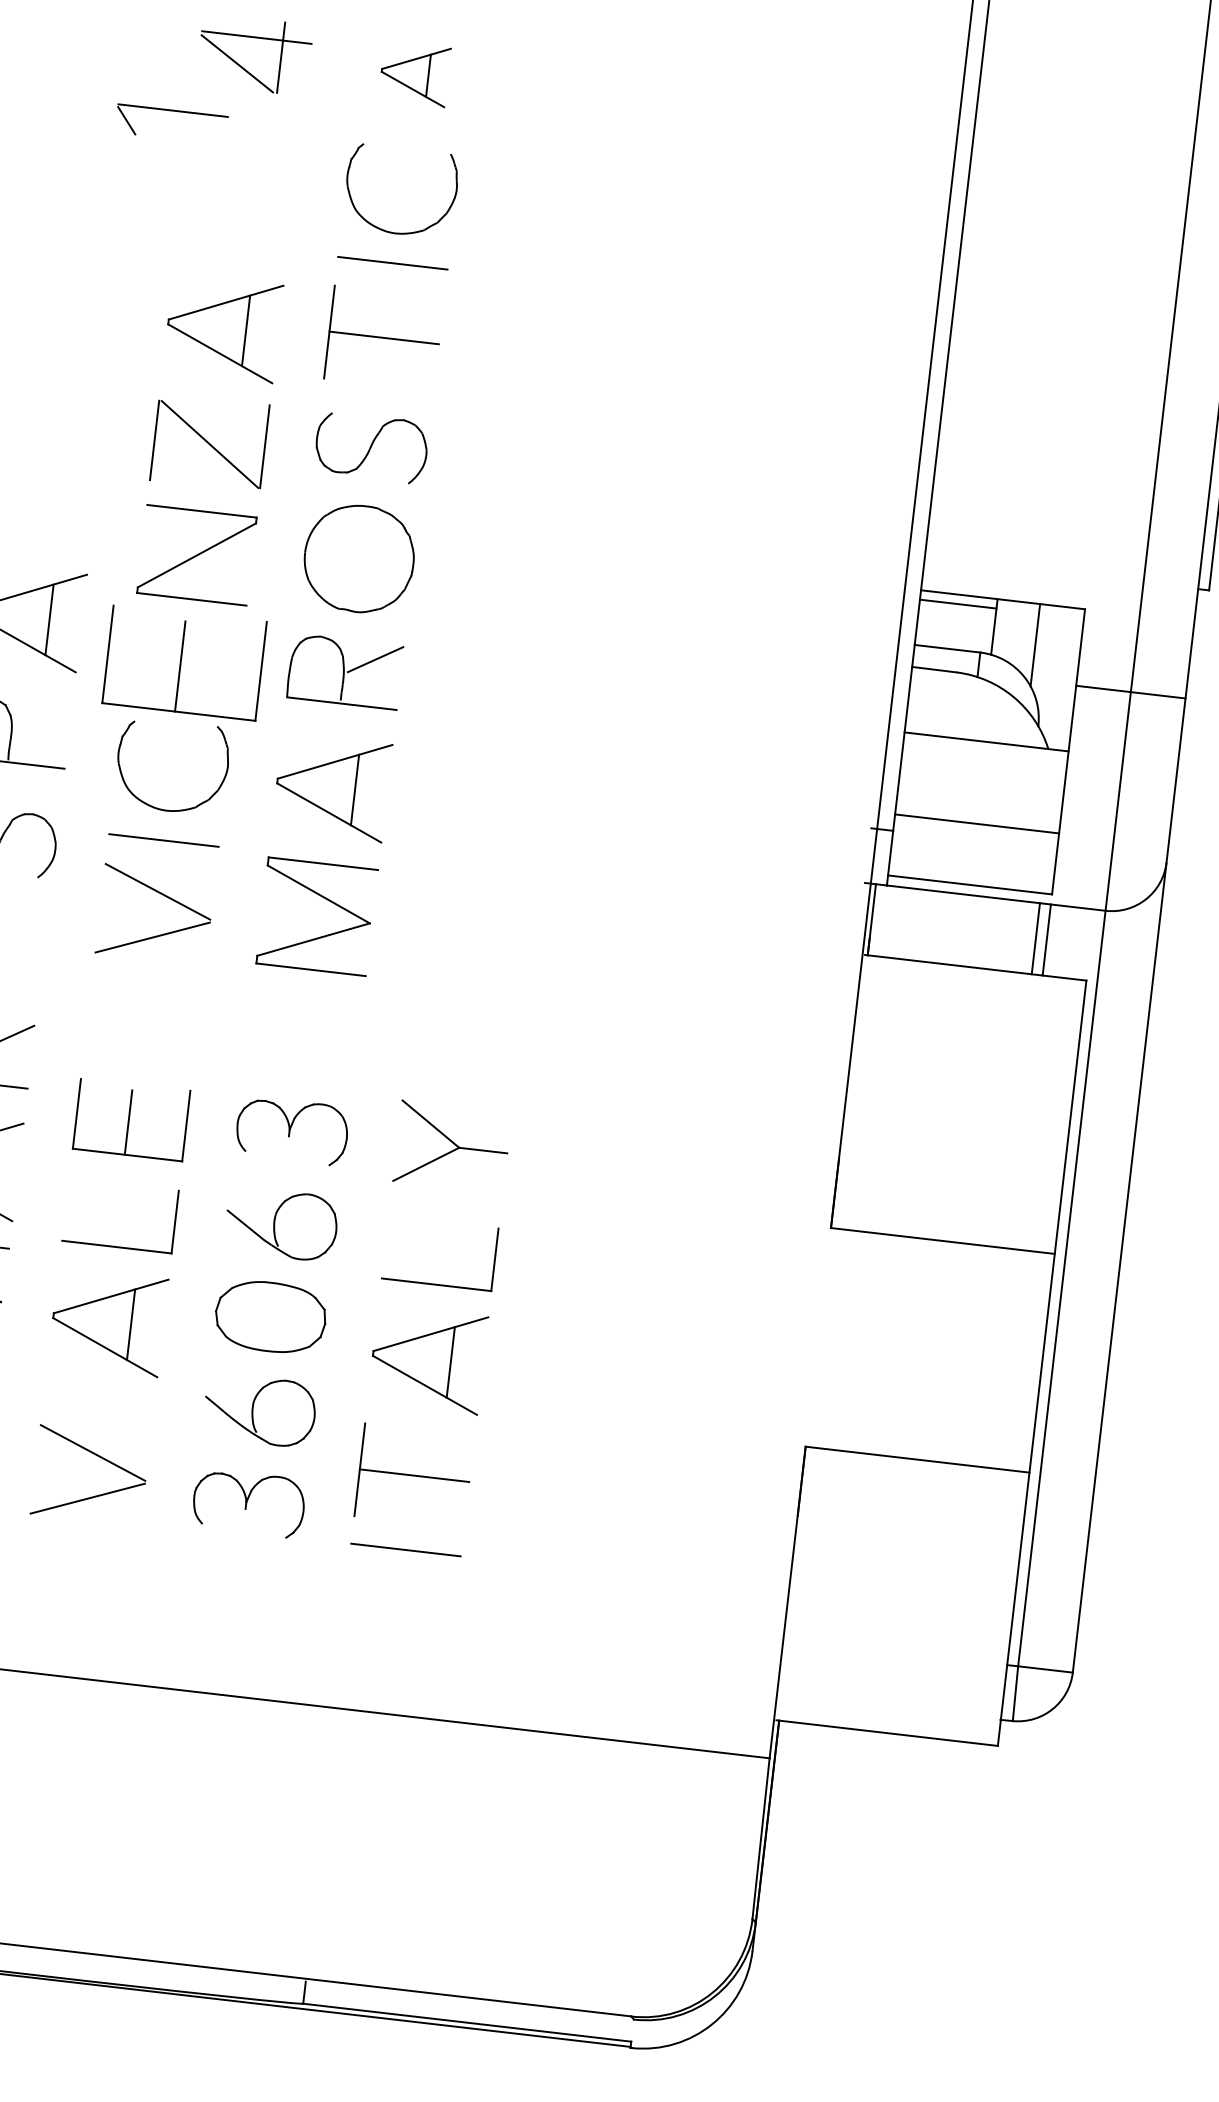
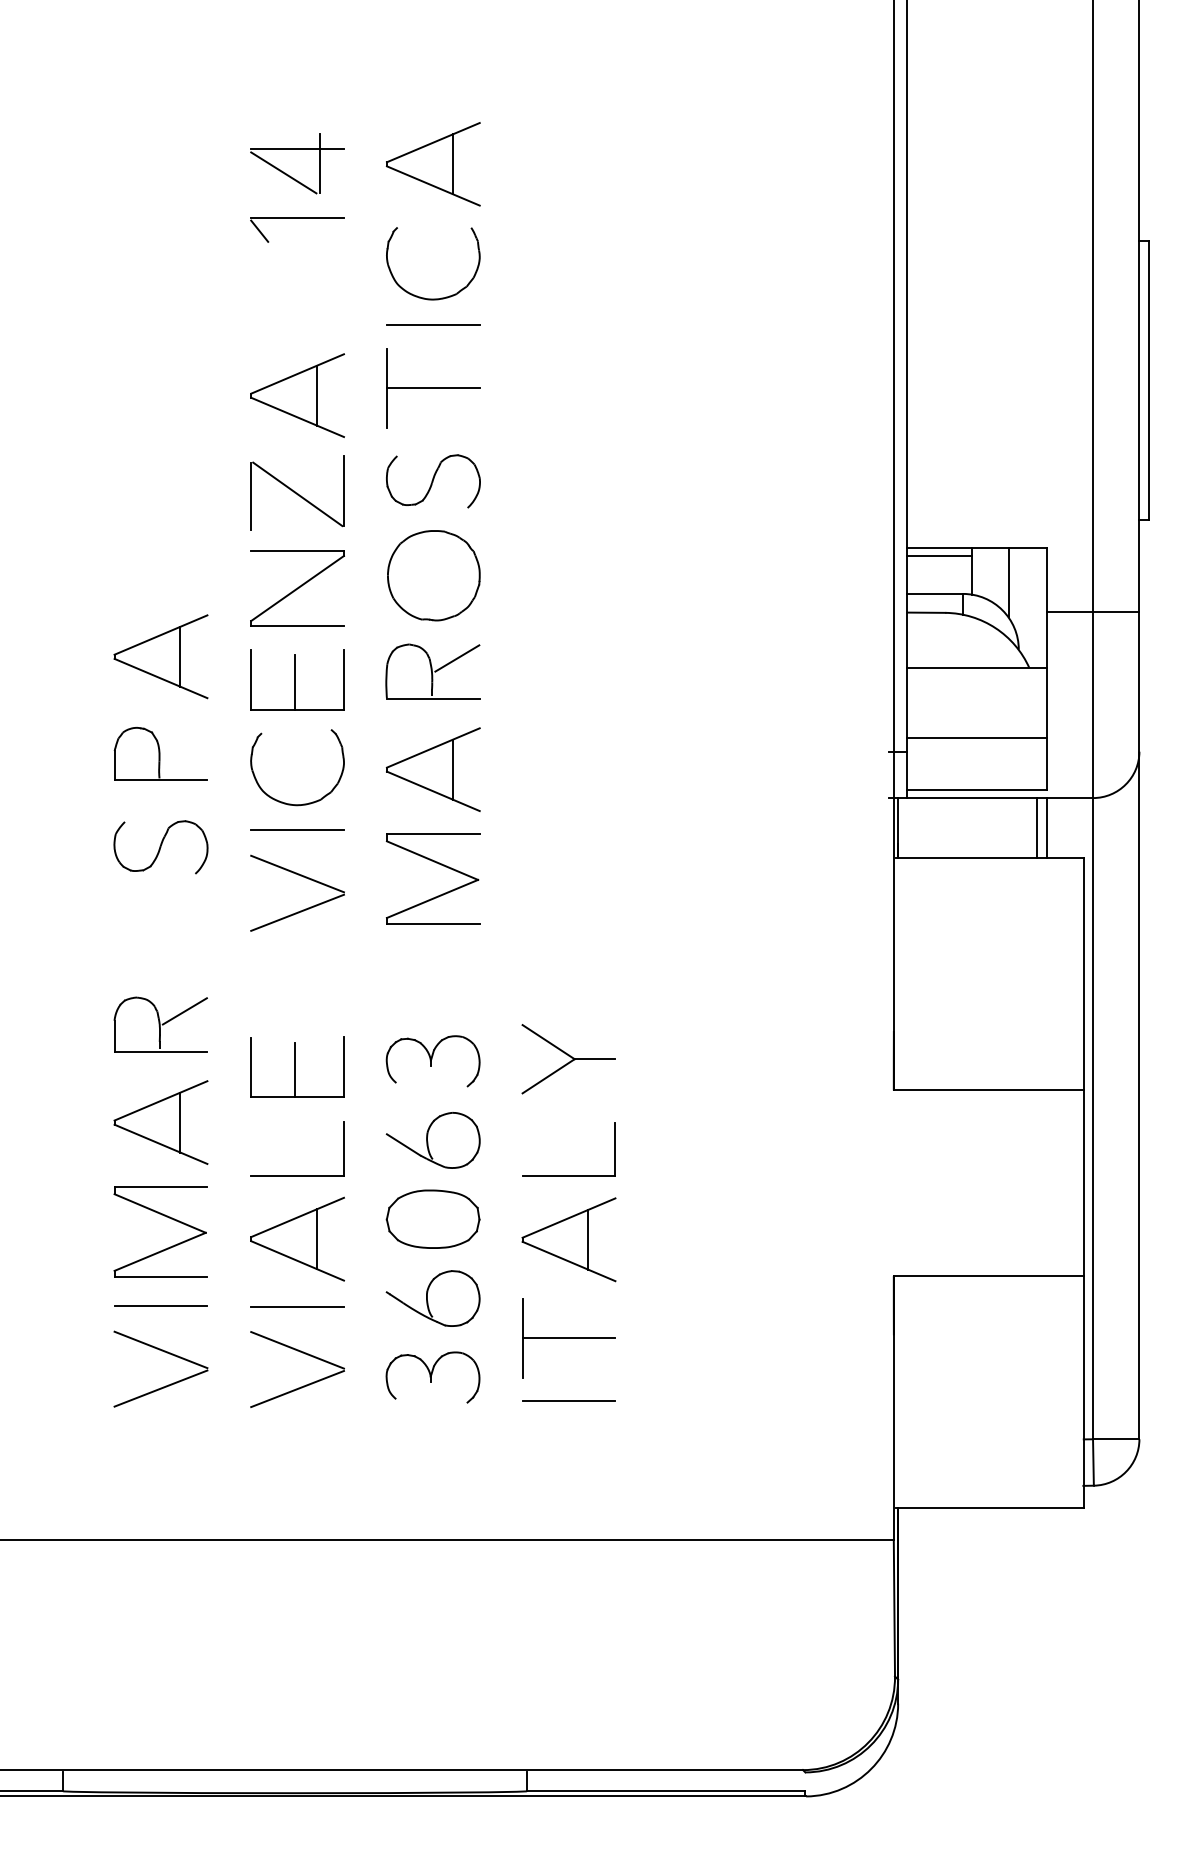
part: (414, 74) -> (433, 164), size x1.67
part: (173, 110) -> (297, 218), moved
part: (184, 662) -> (297, 679), size x0.71
line: (98, 1401) -> (297, 1306), added

